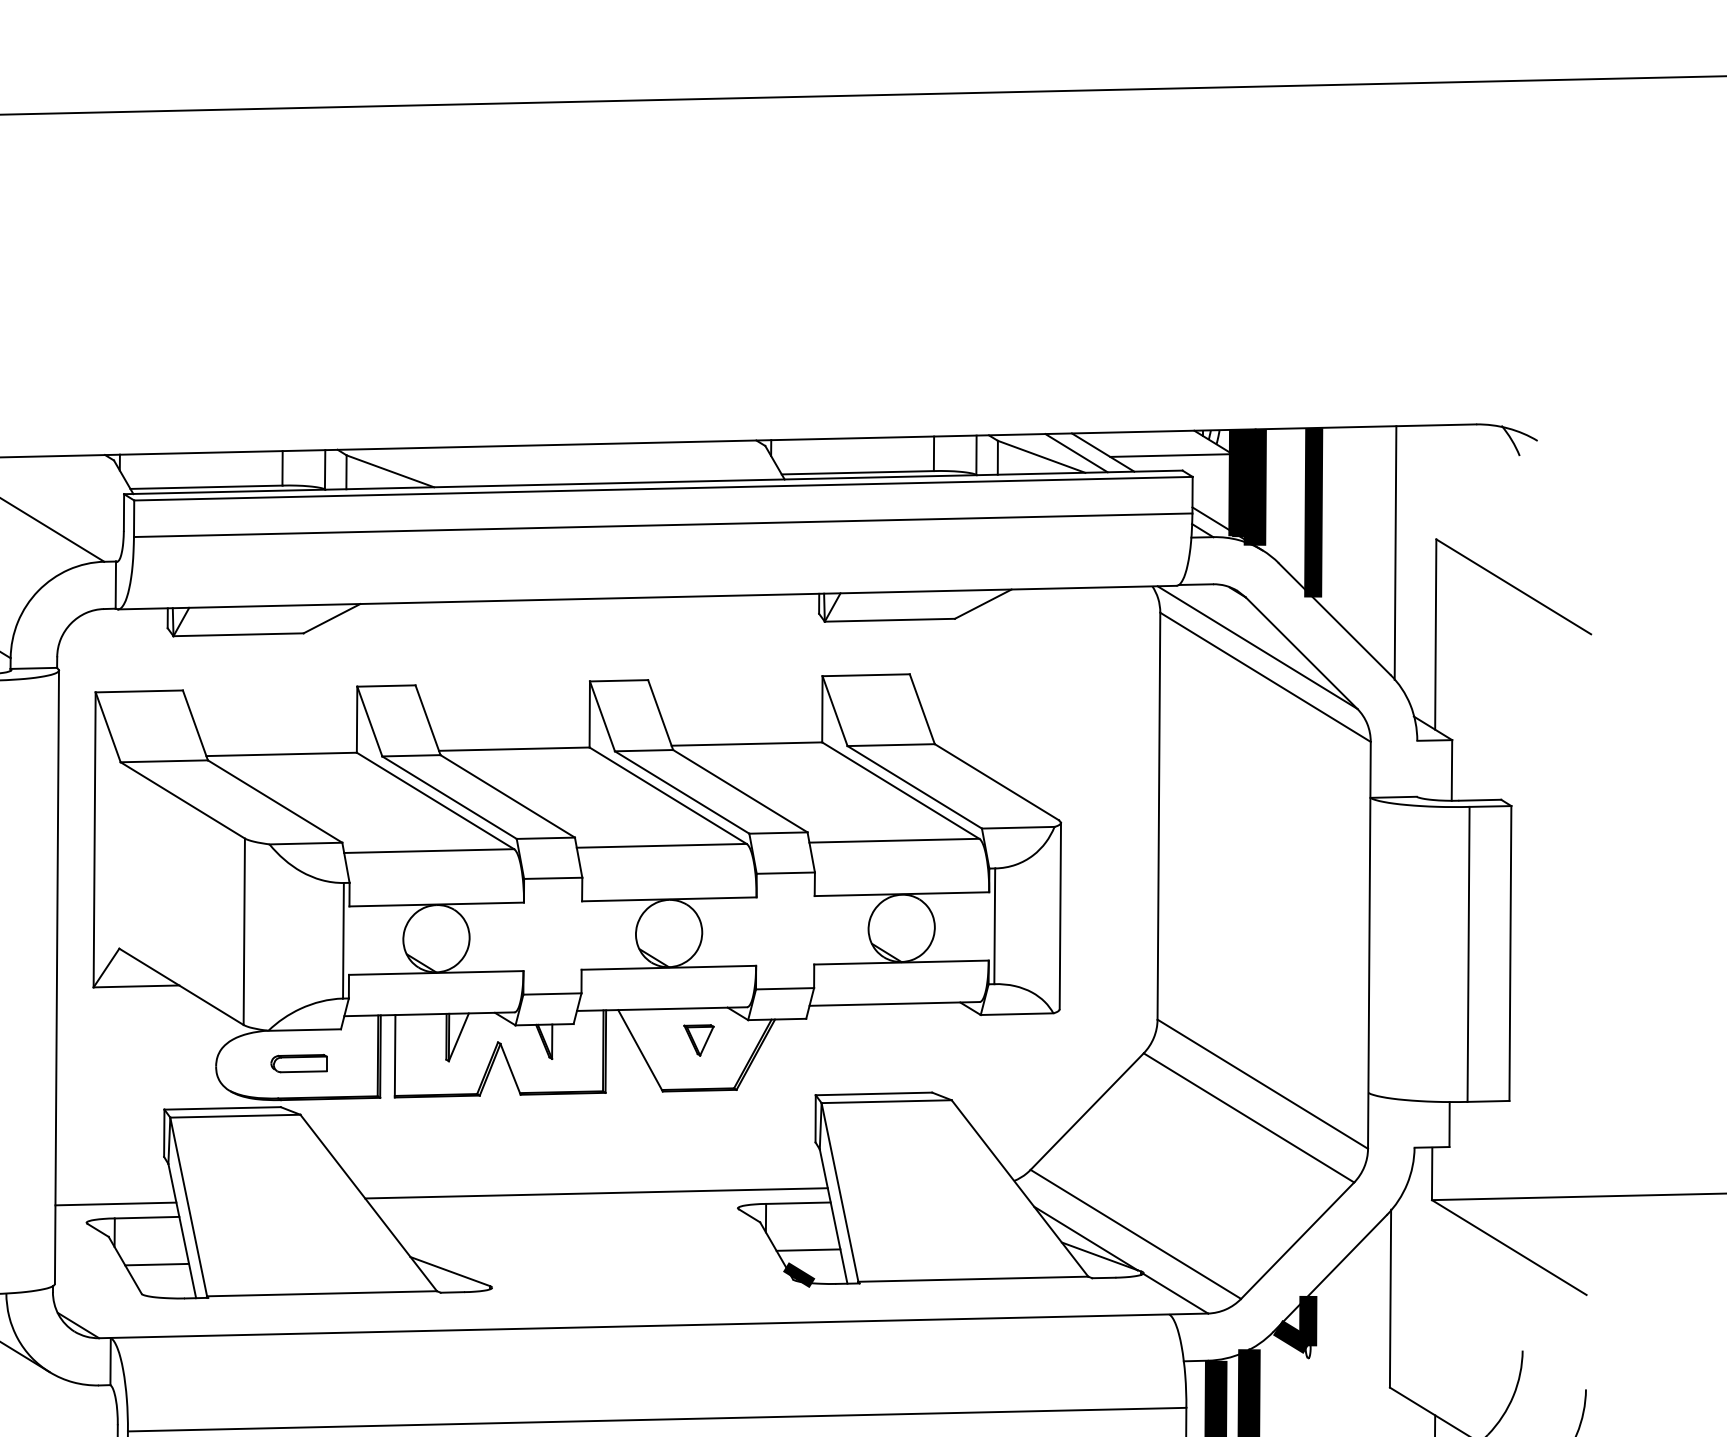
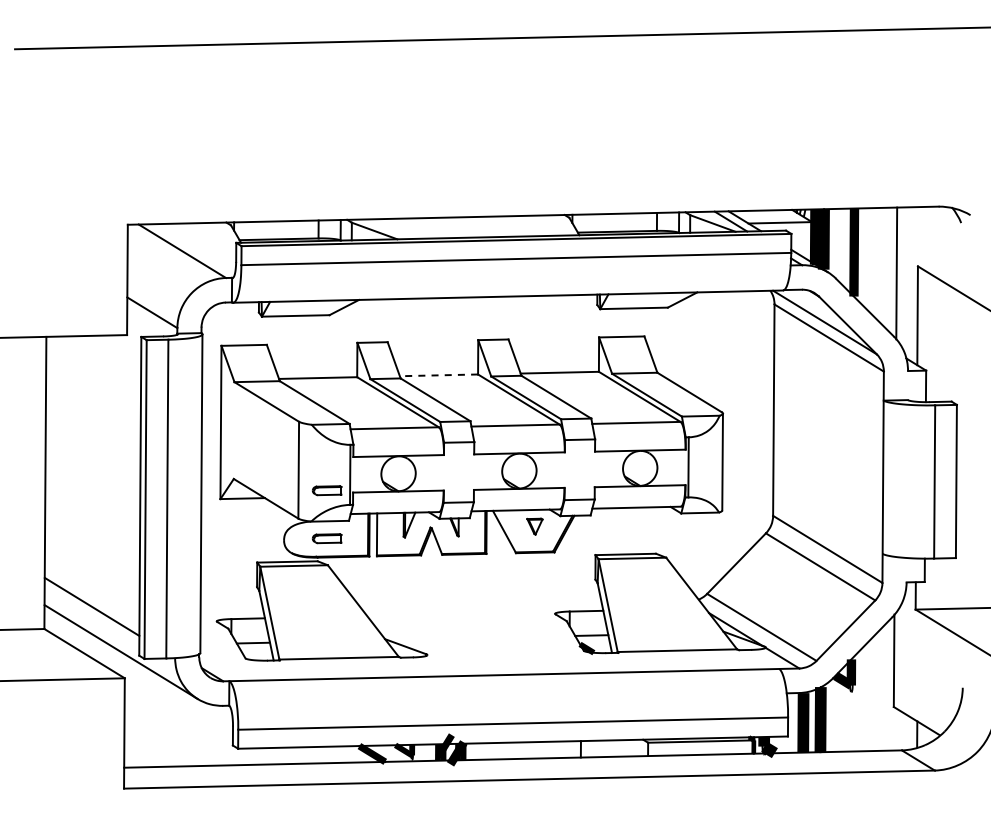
line: (513, 749) -> (438, 375), solid -> dashed
part: (297, 970) -> (326, 490), added
line: (596, 1192) -> (481, 605), removed
line: (114, 1203) -> (231, 611), removed

